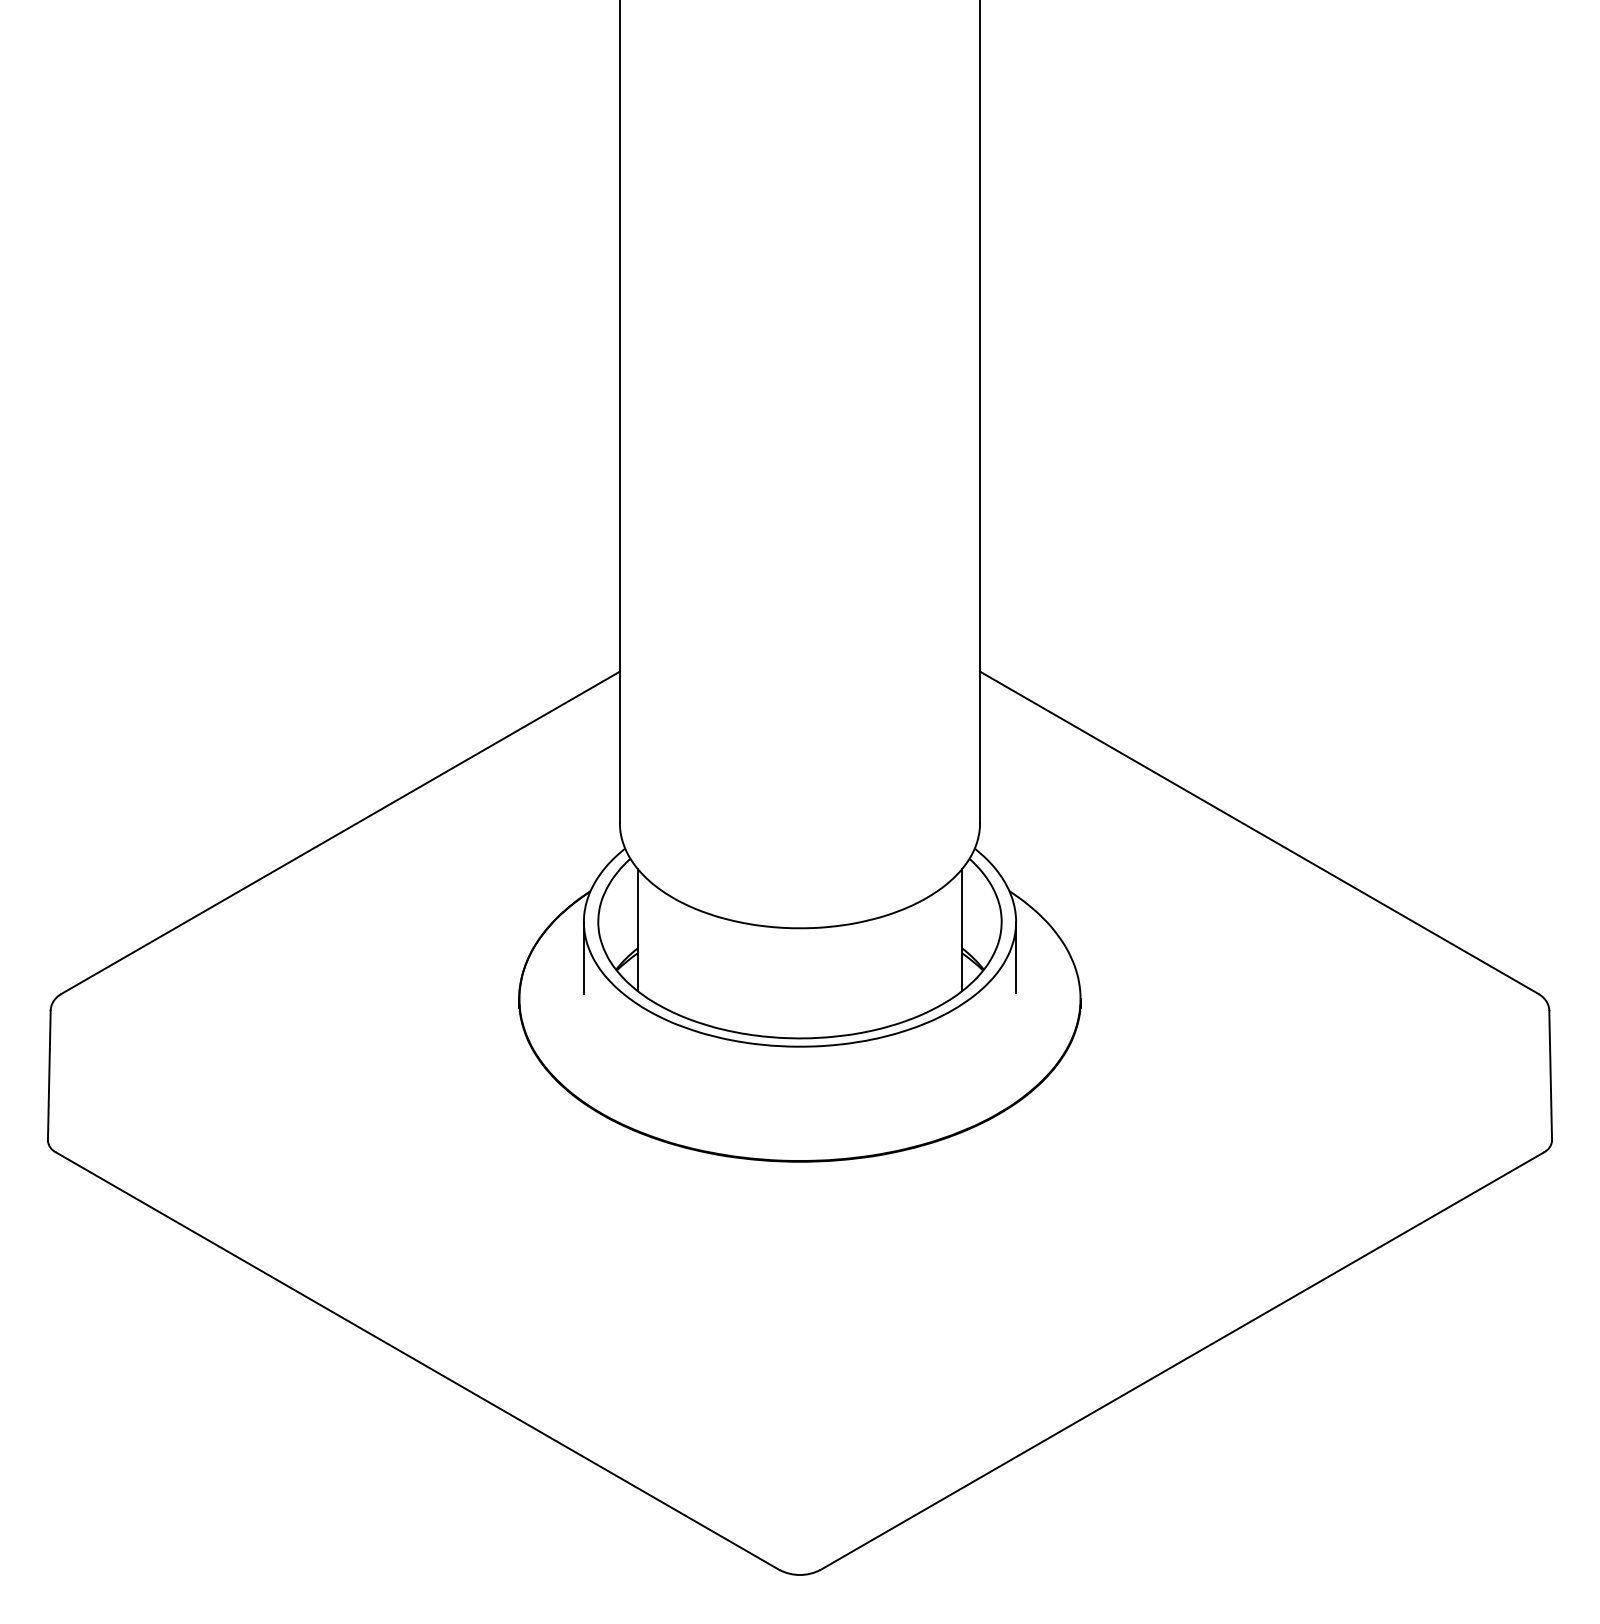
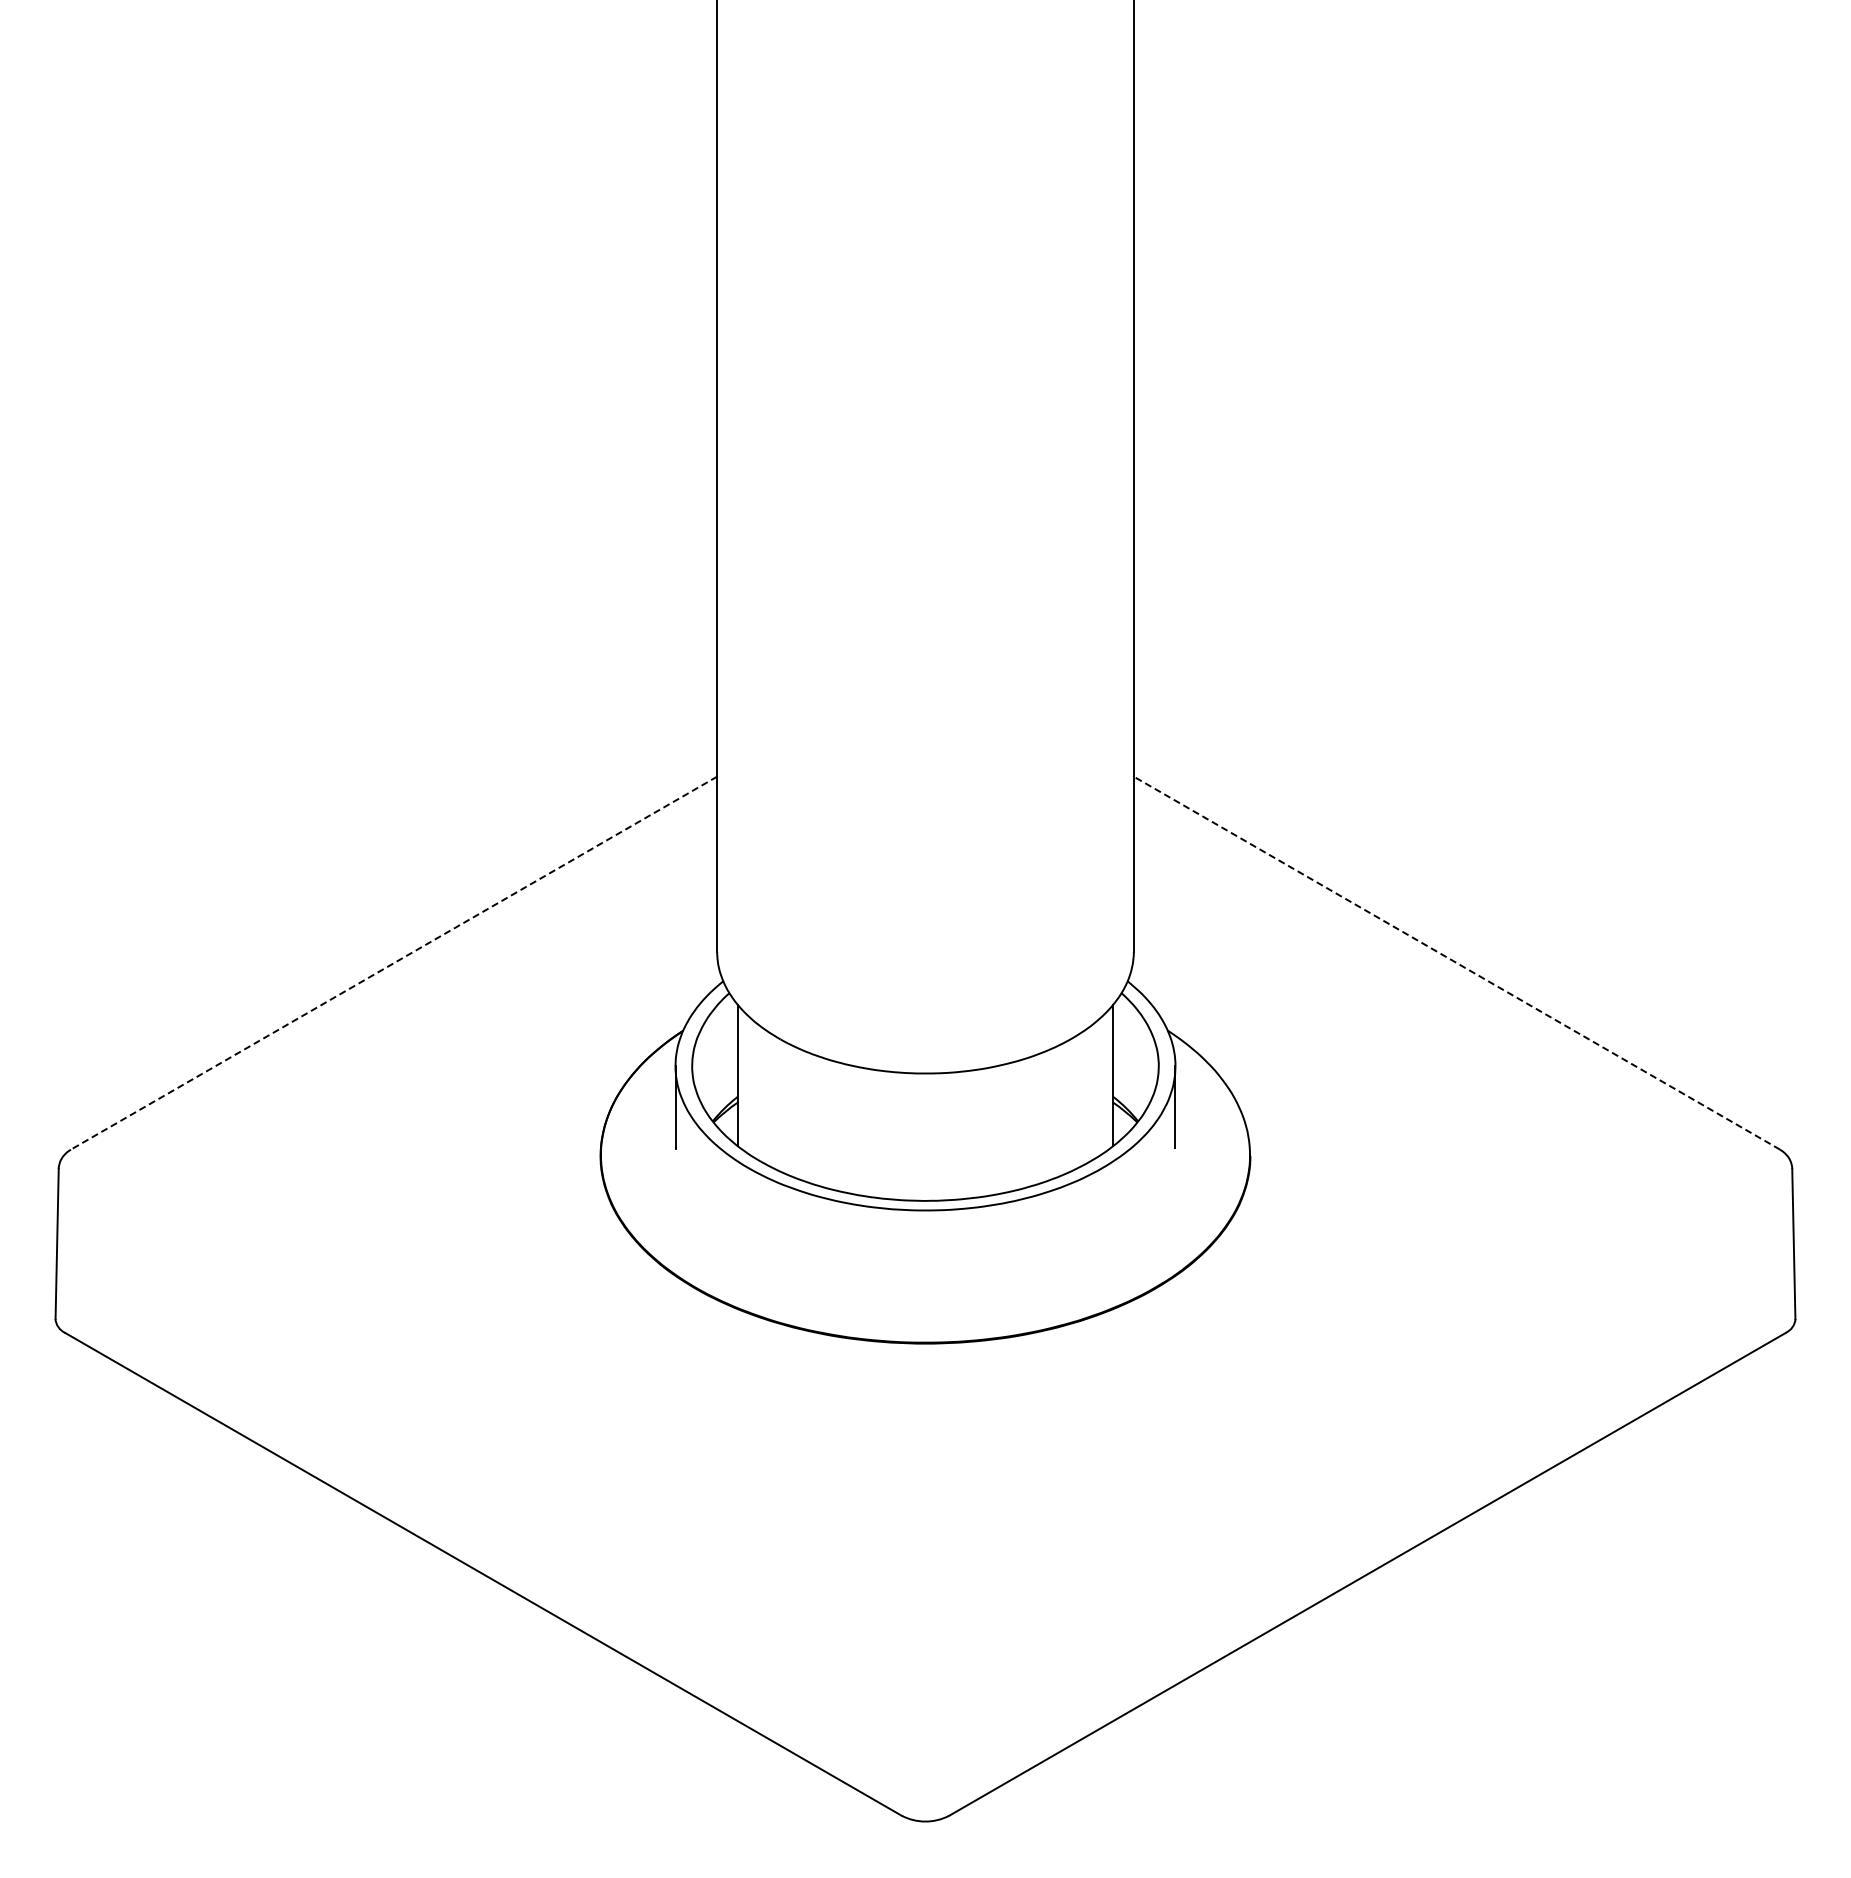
line: (1259, 832) -> (1456, 962), solid -> dashed
line: (340, 833) -> (393, 963), solid -> dashed

